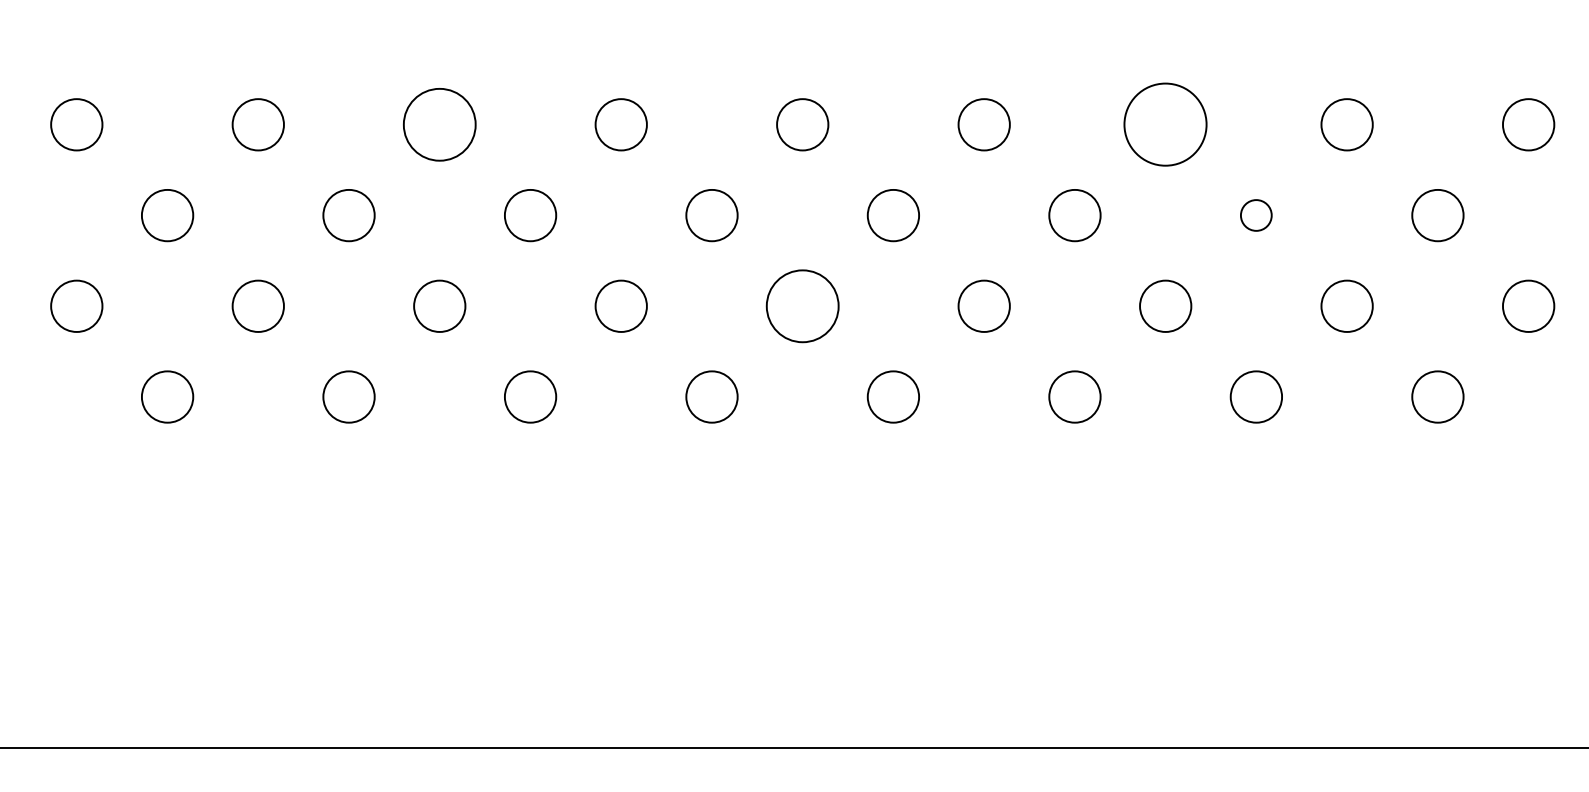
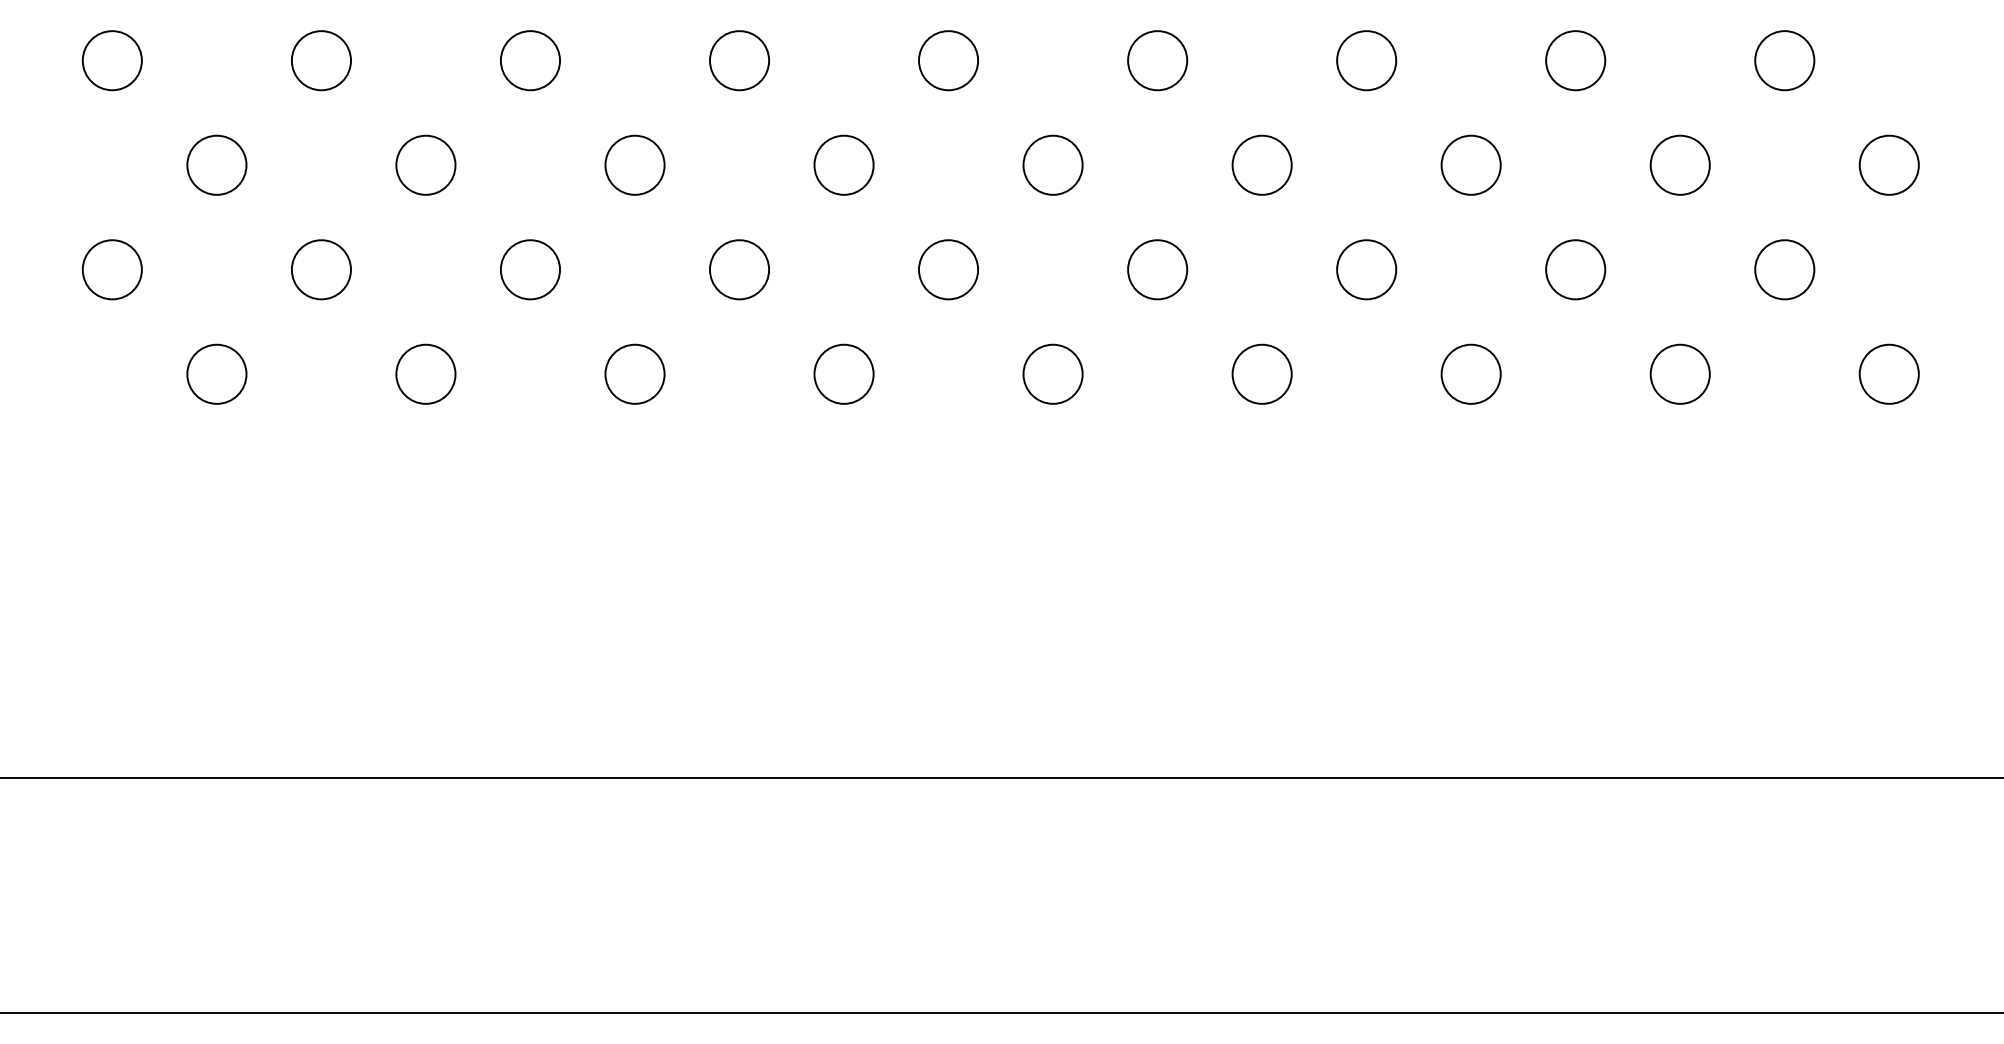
circle: (439, 124) -> (530, 60), size x0.71
circle: (1165, 124) -> (1366, 60), size x0.62
circle: (1255, 214) -> (1470, 164), size x1.67
circle: (802, 306) -> (948, 269), size x0.71

